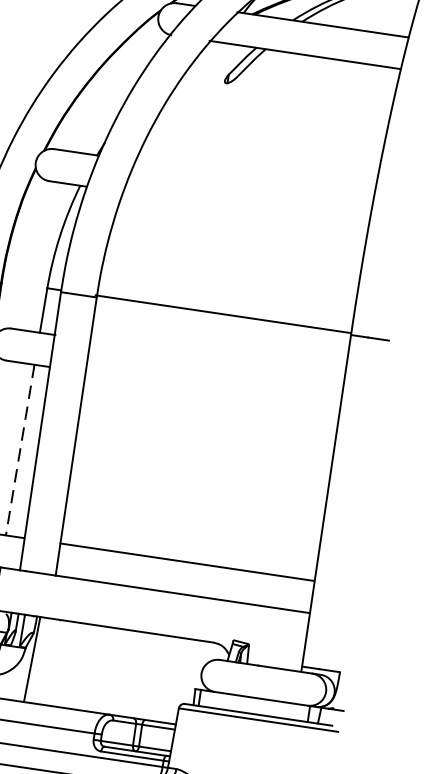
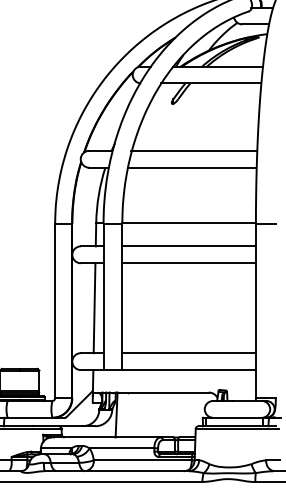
line: (254, 178) -> (194, 150), added
line: (244, 209) -> (191, 167), added
line: (216, 359) -> (188, 246), added
line: (213, 391) -> (189, 263), added
line: (20, 450) -> (94, 308), dashed -> solid

